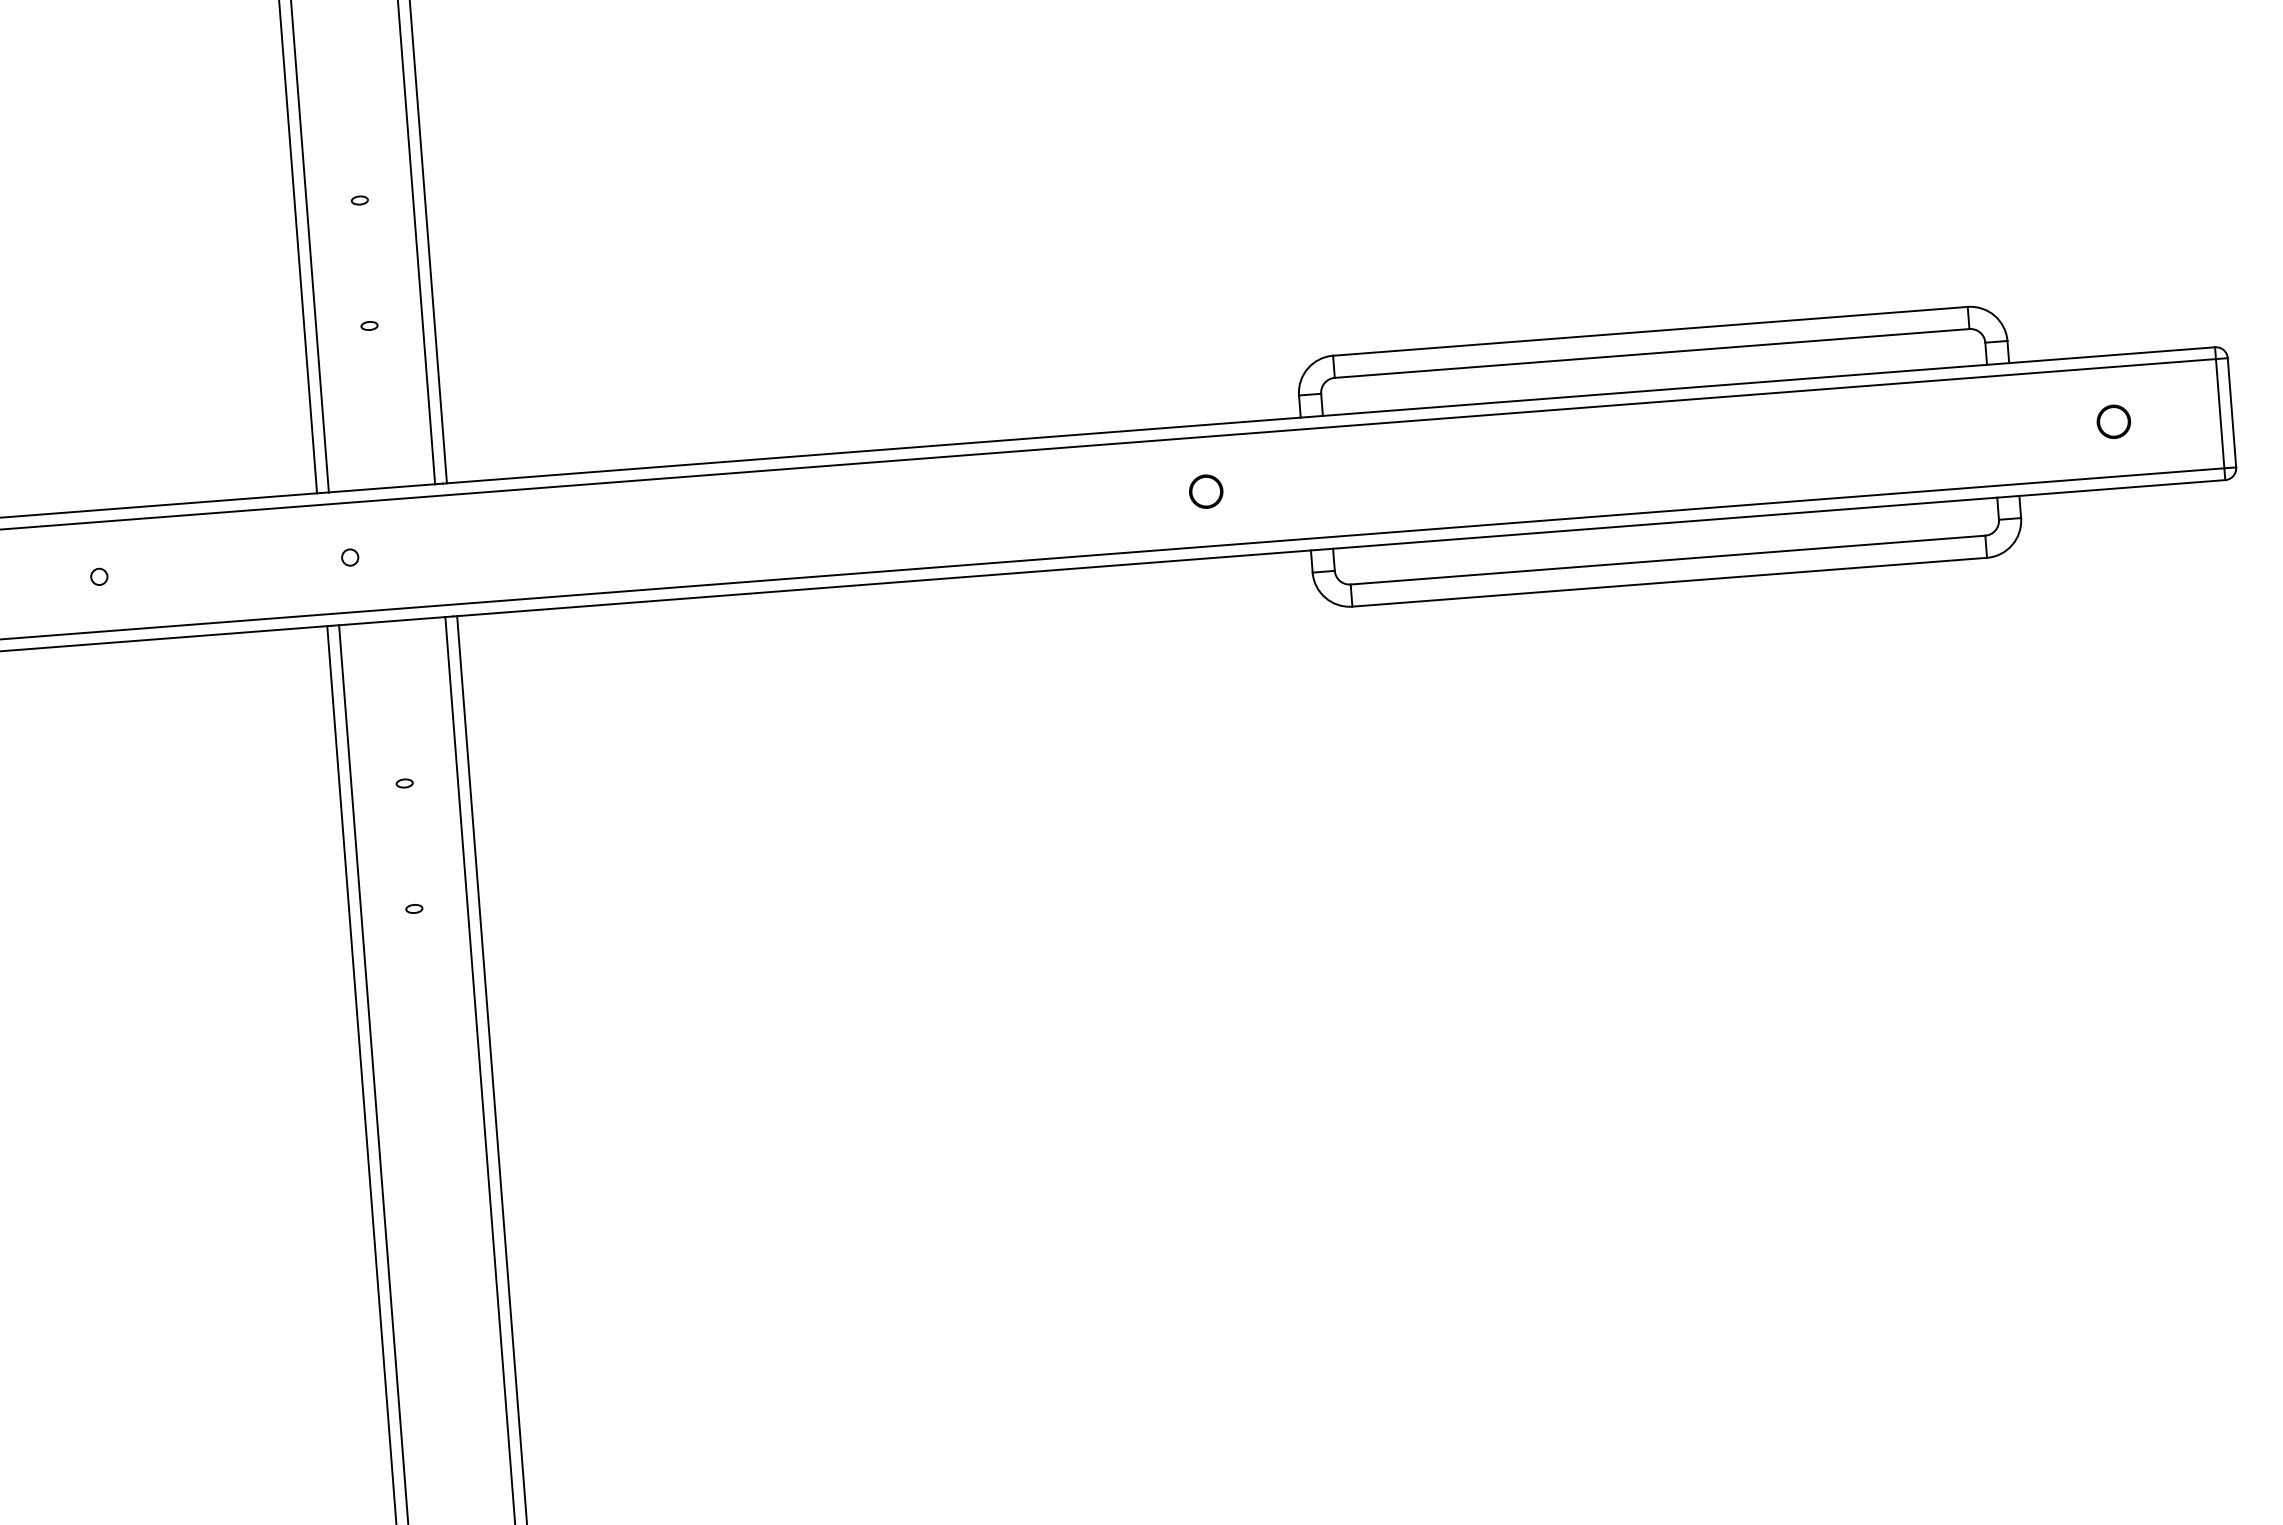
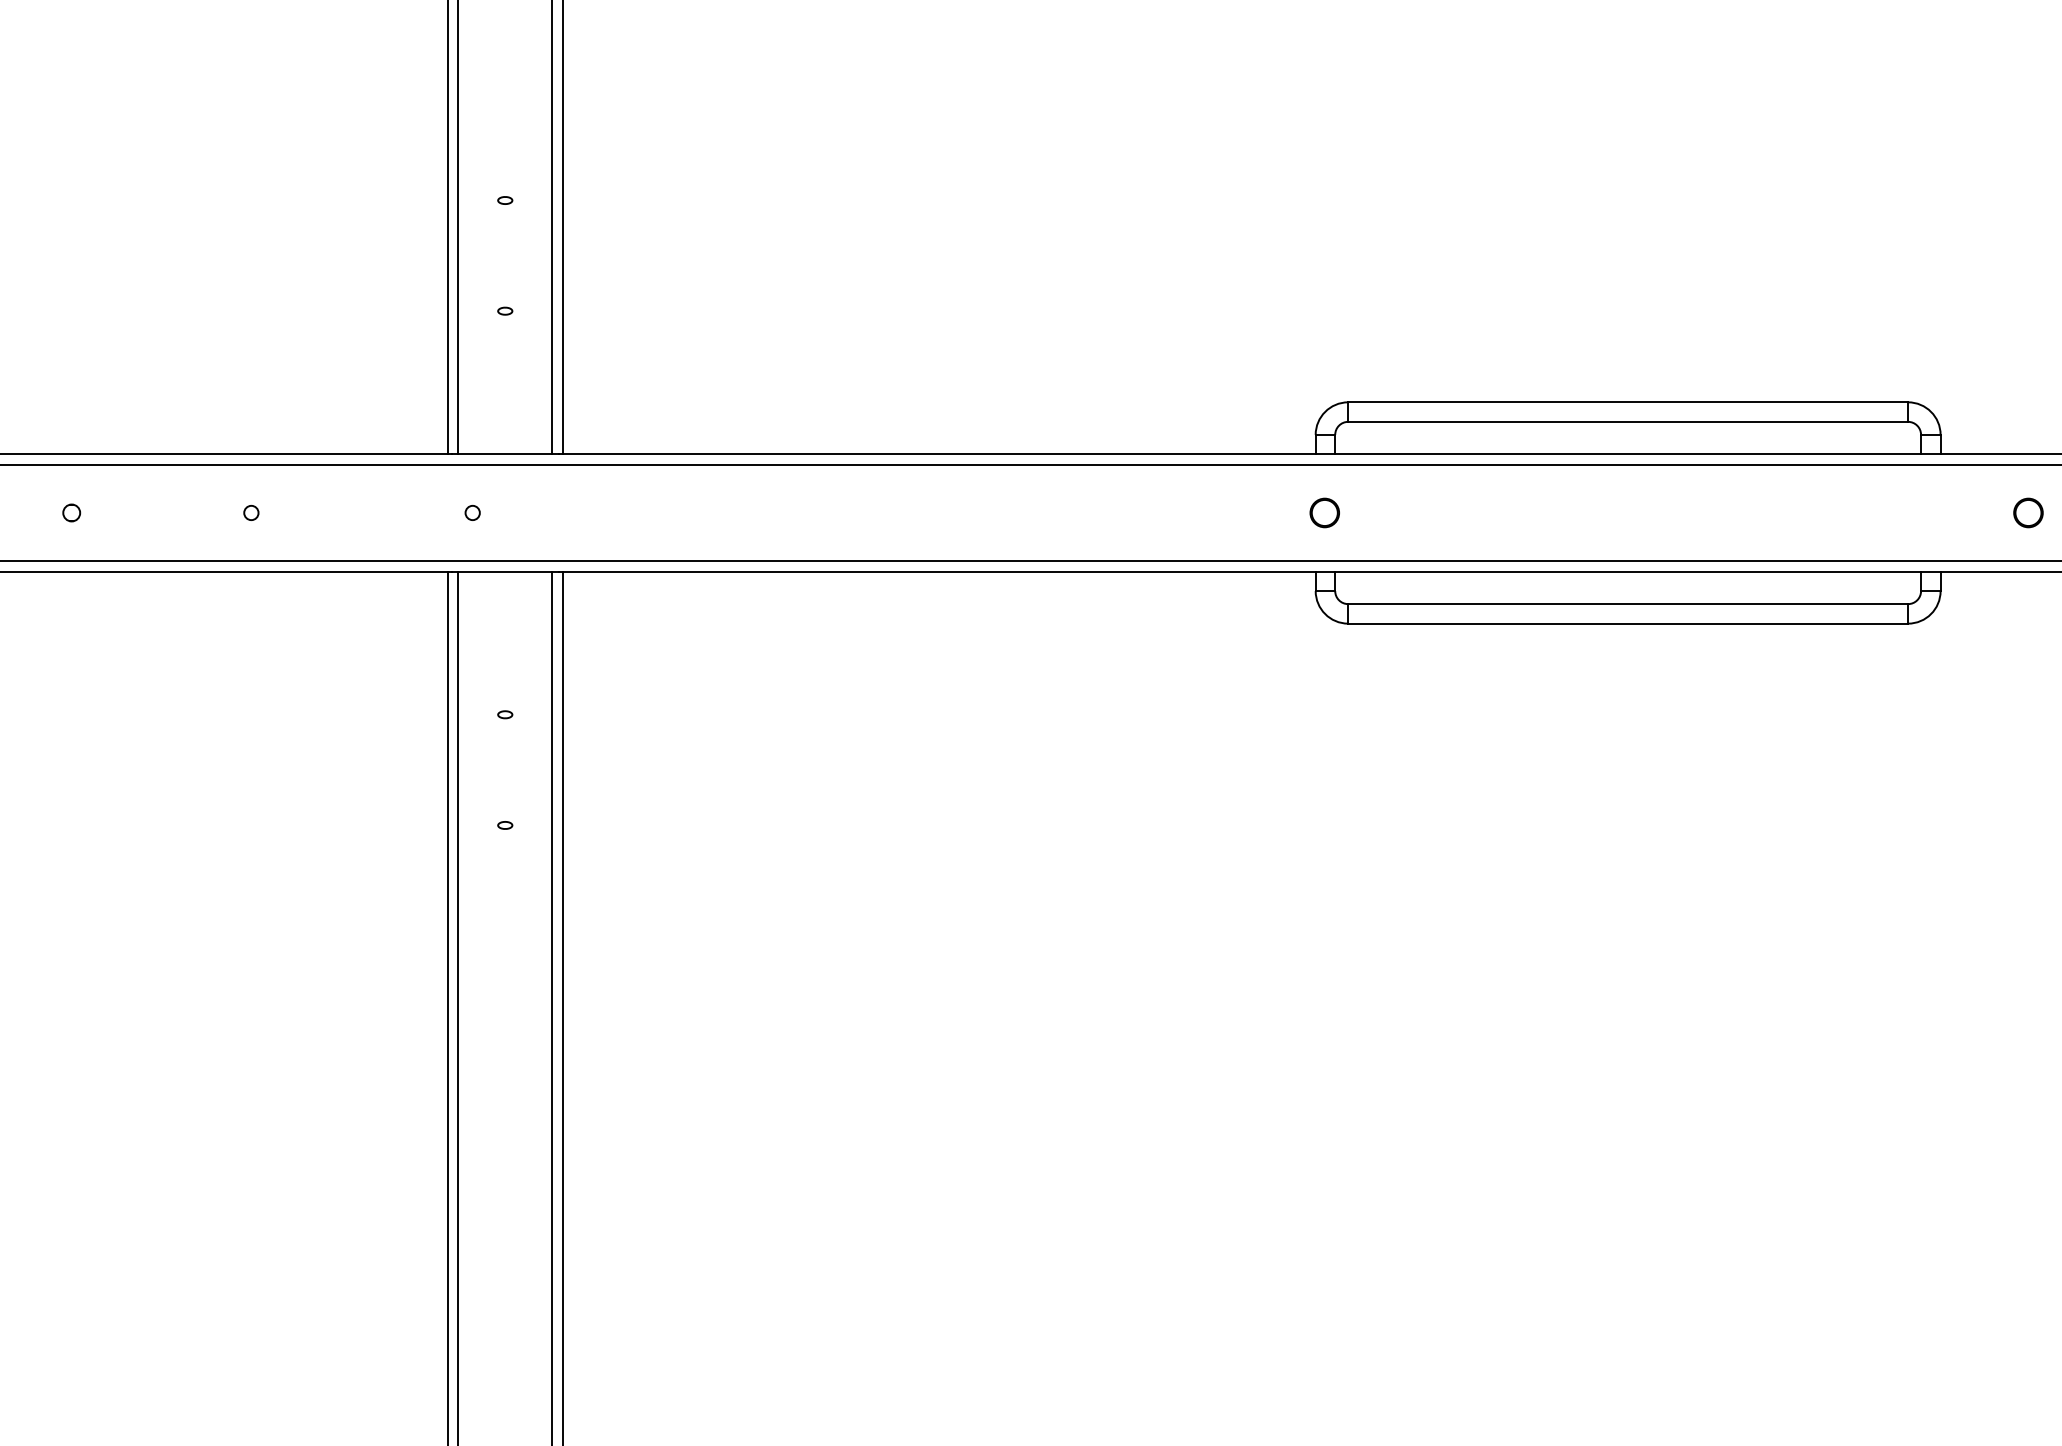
part: (1205, 491) -> (1324, 512), moved

